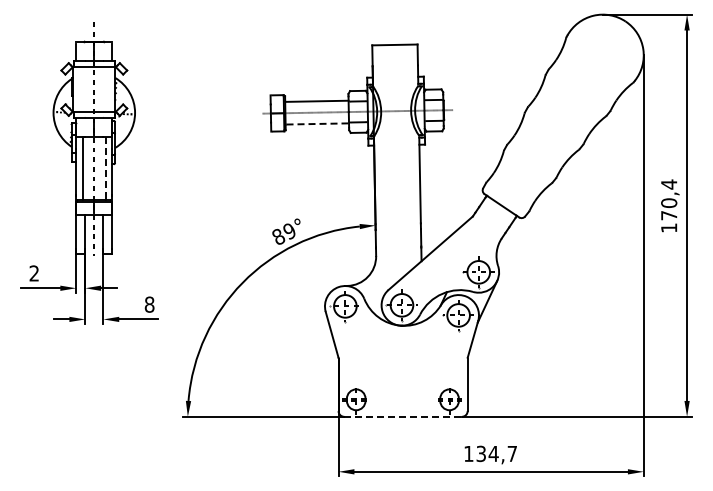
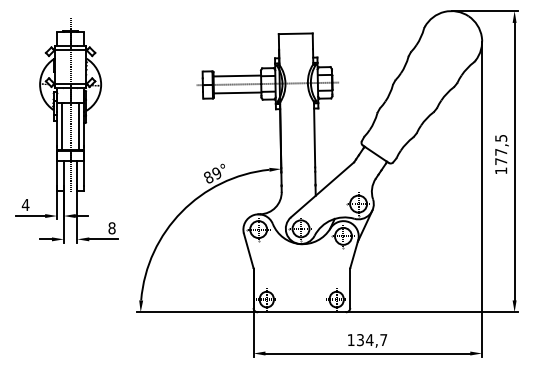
line: (318, 123) -> (238, 92), dashed -> solid
line: (105, 167) -> (79, 125), dashed -> solid
text: (669, 193) -> (501, 145), 170,4 -> 177,5
text: (34, 273) -> (25, 204), 2 -> 4
line: (403, 416) -> (302, 312), dashed -> solid

